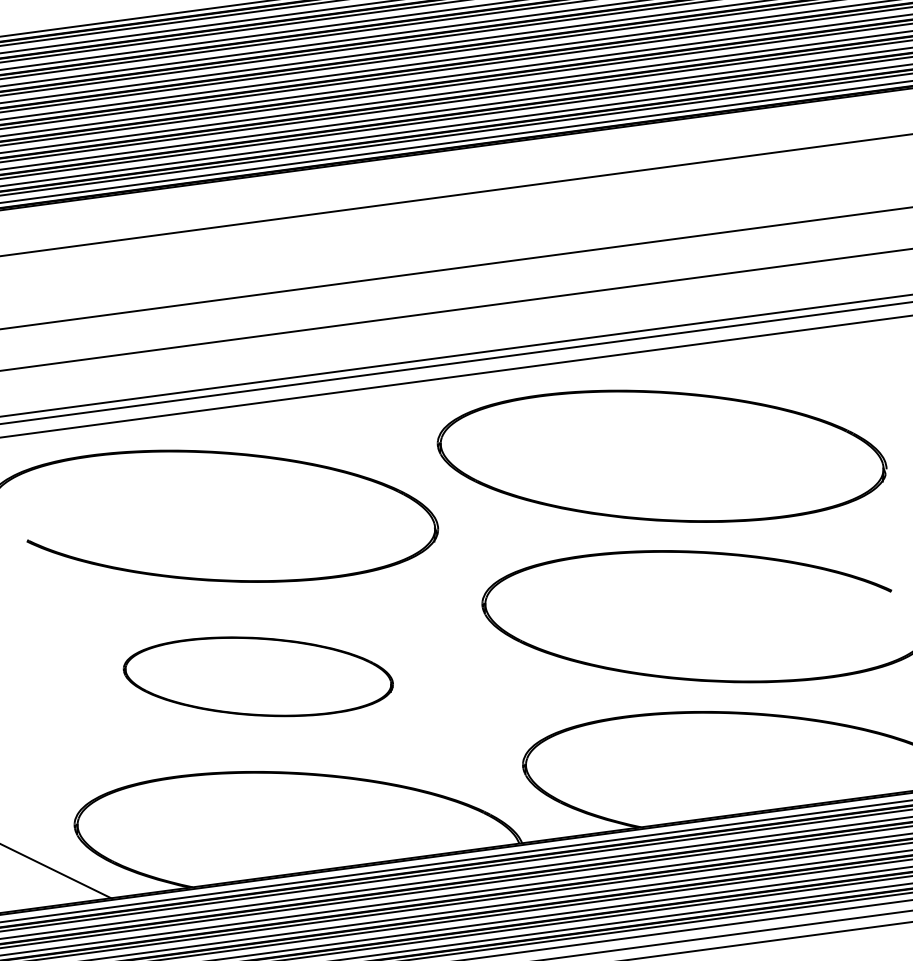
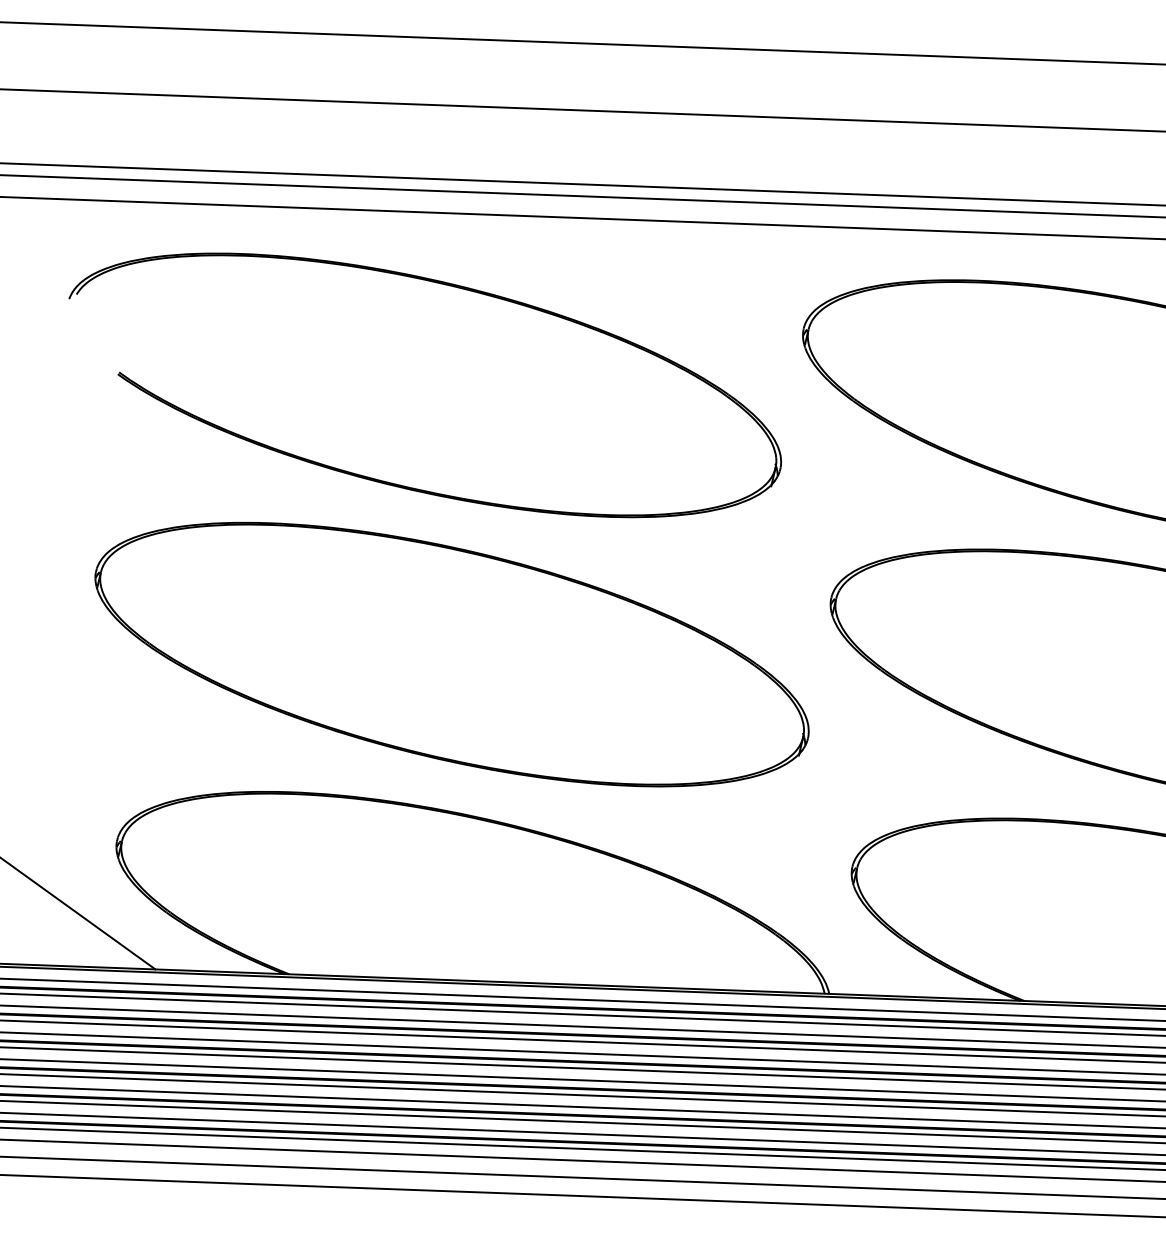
part: (258, 676) -> (452, 654), size x1.67

